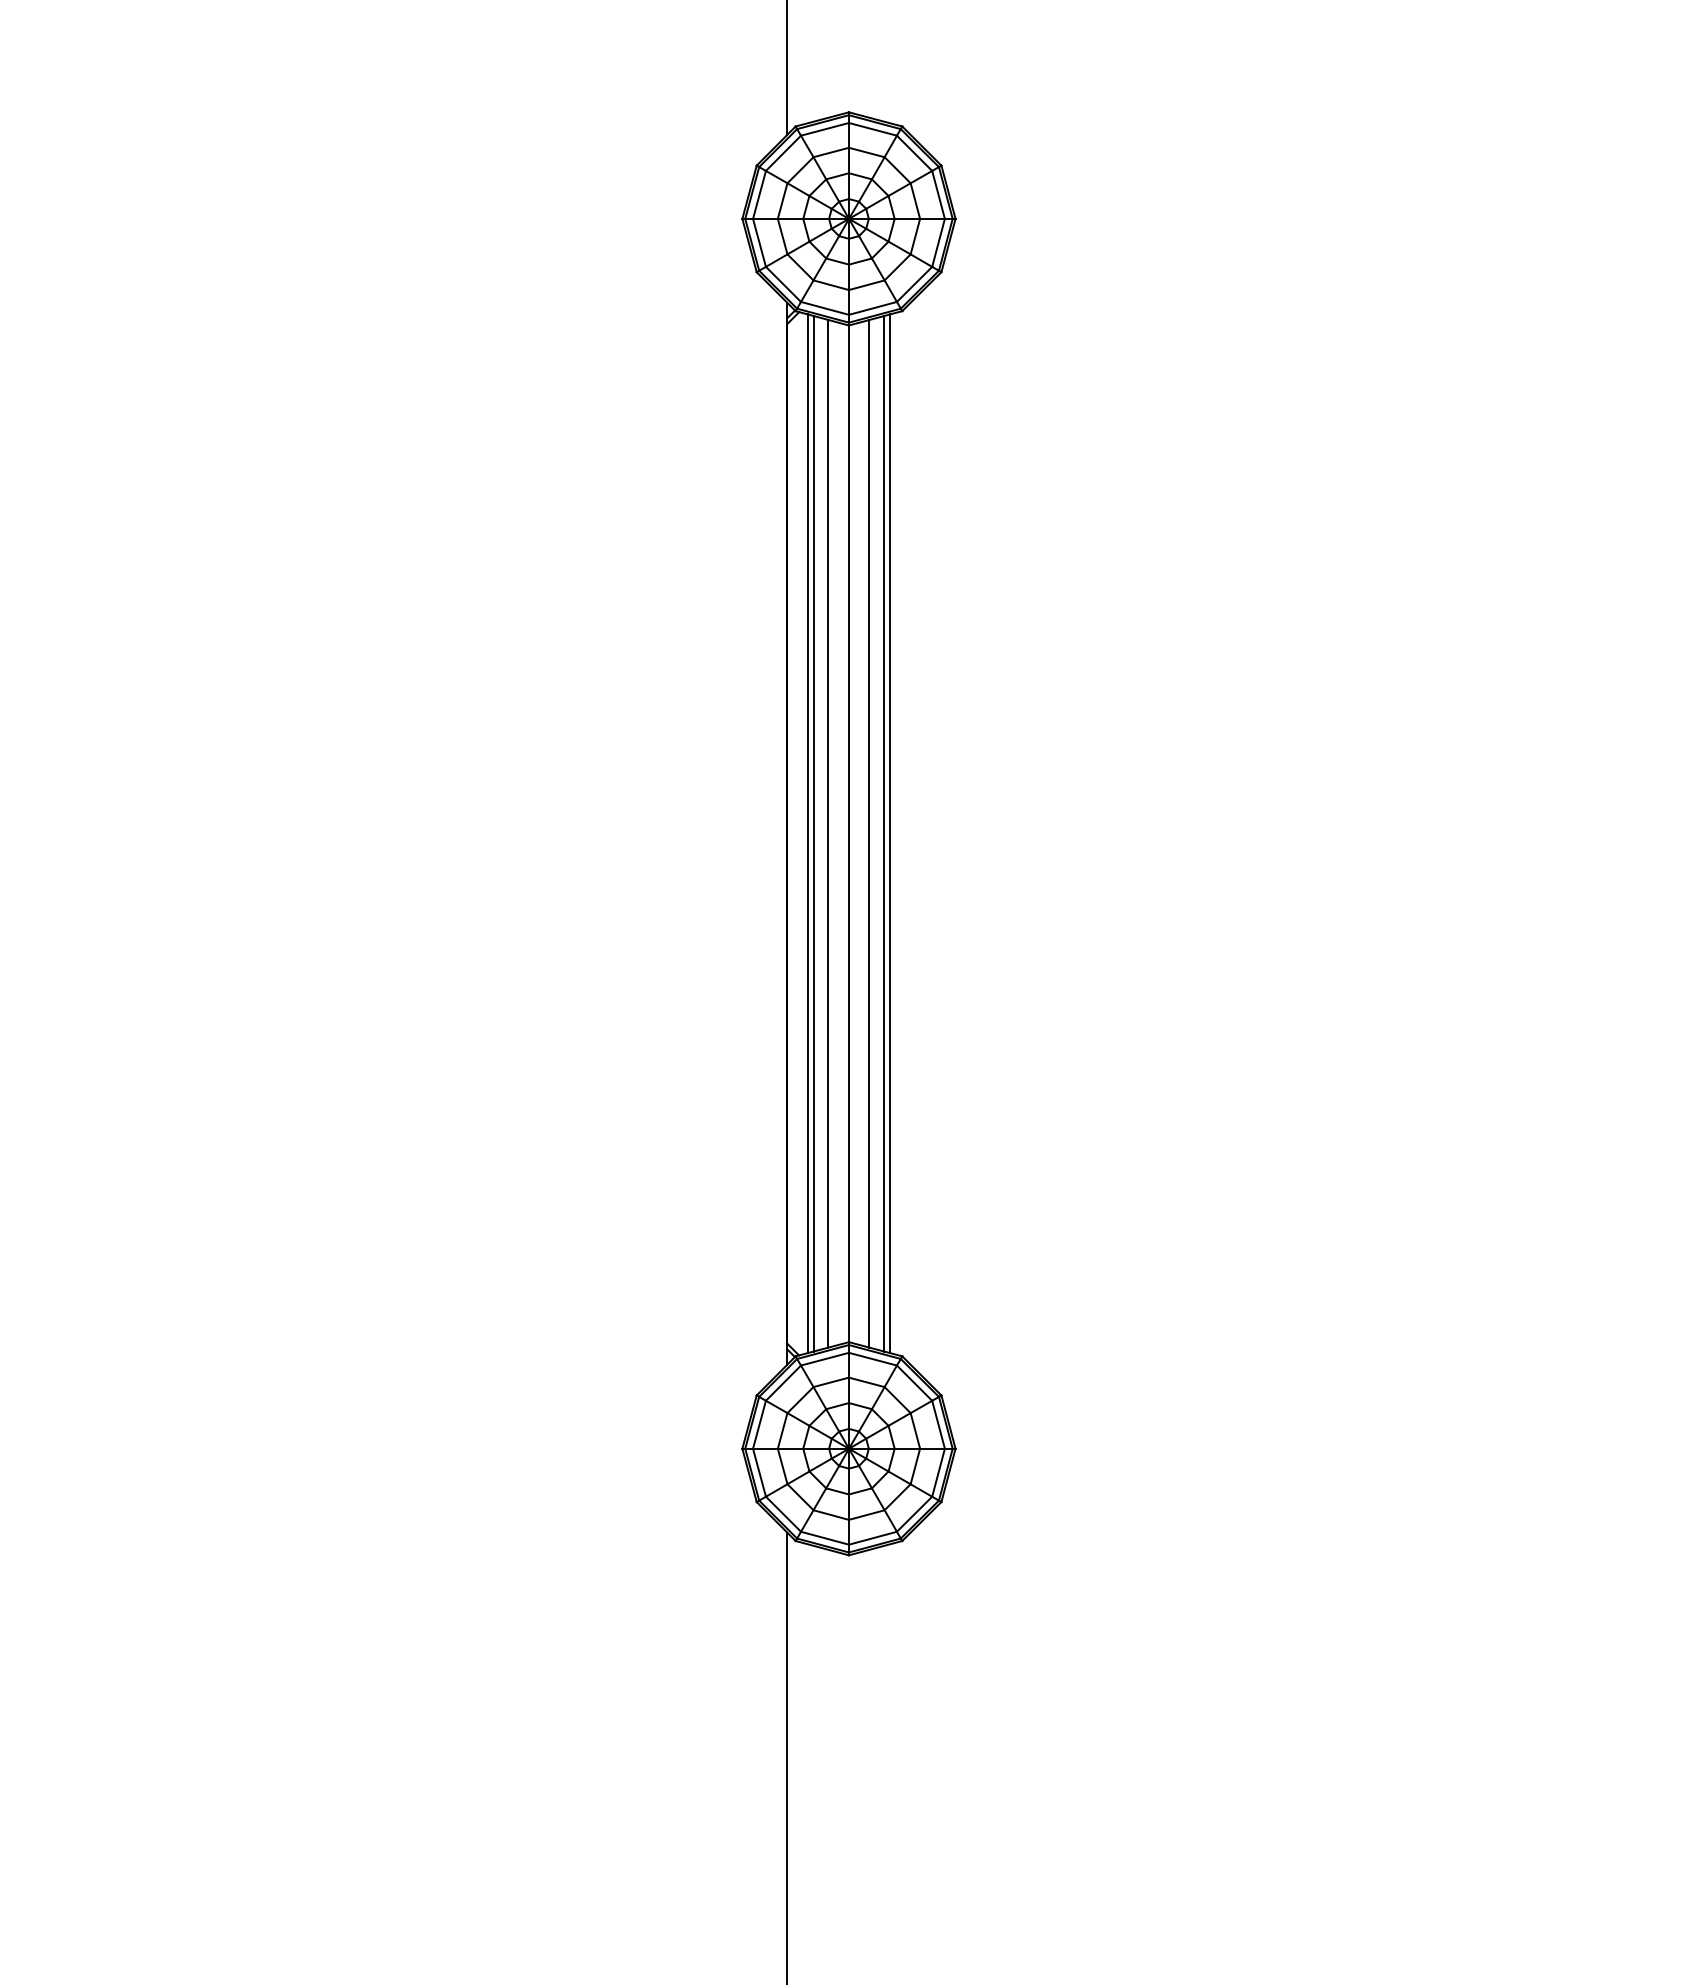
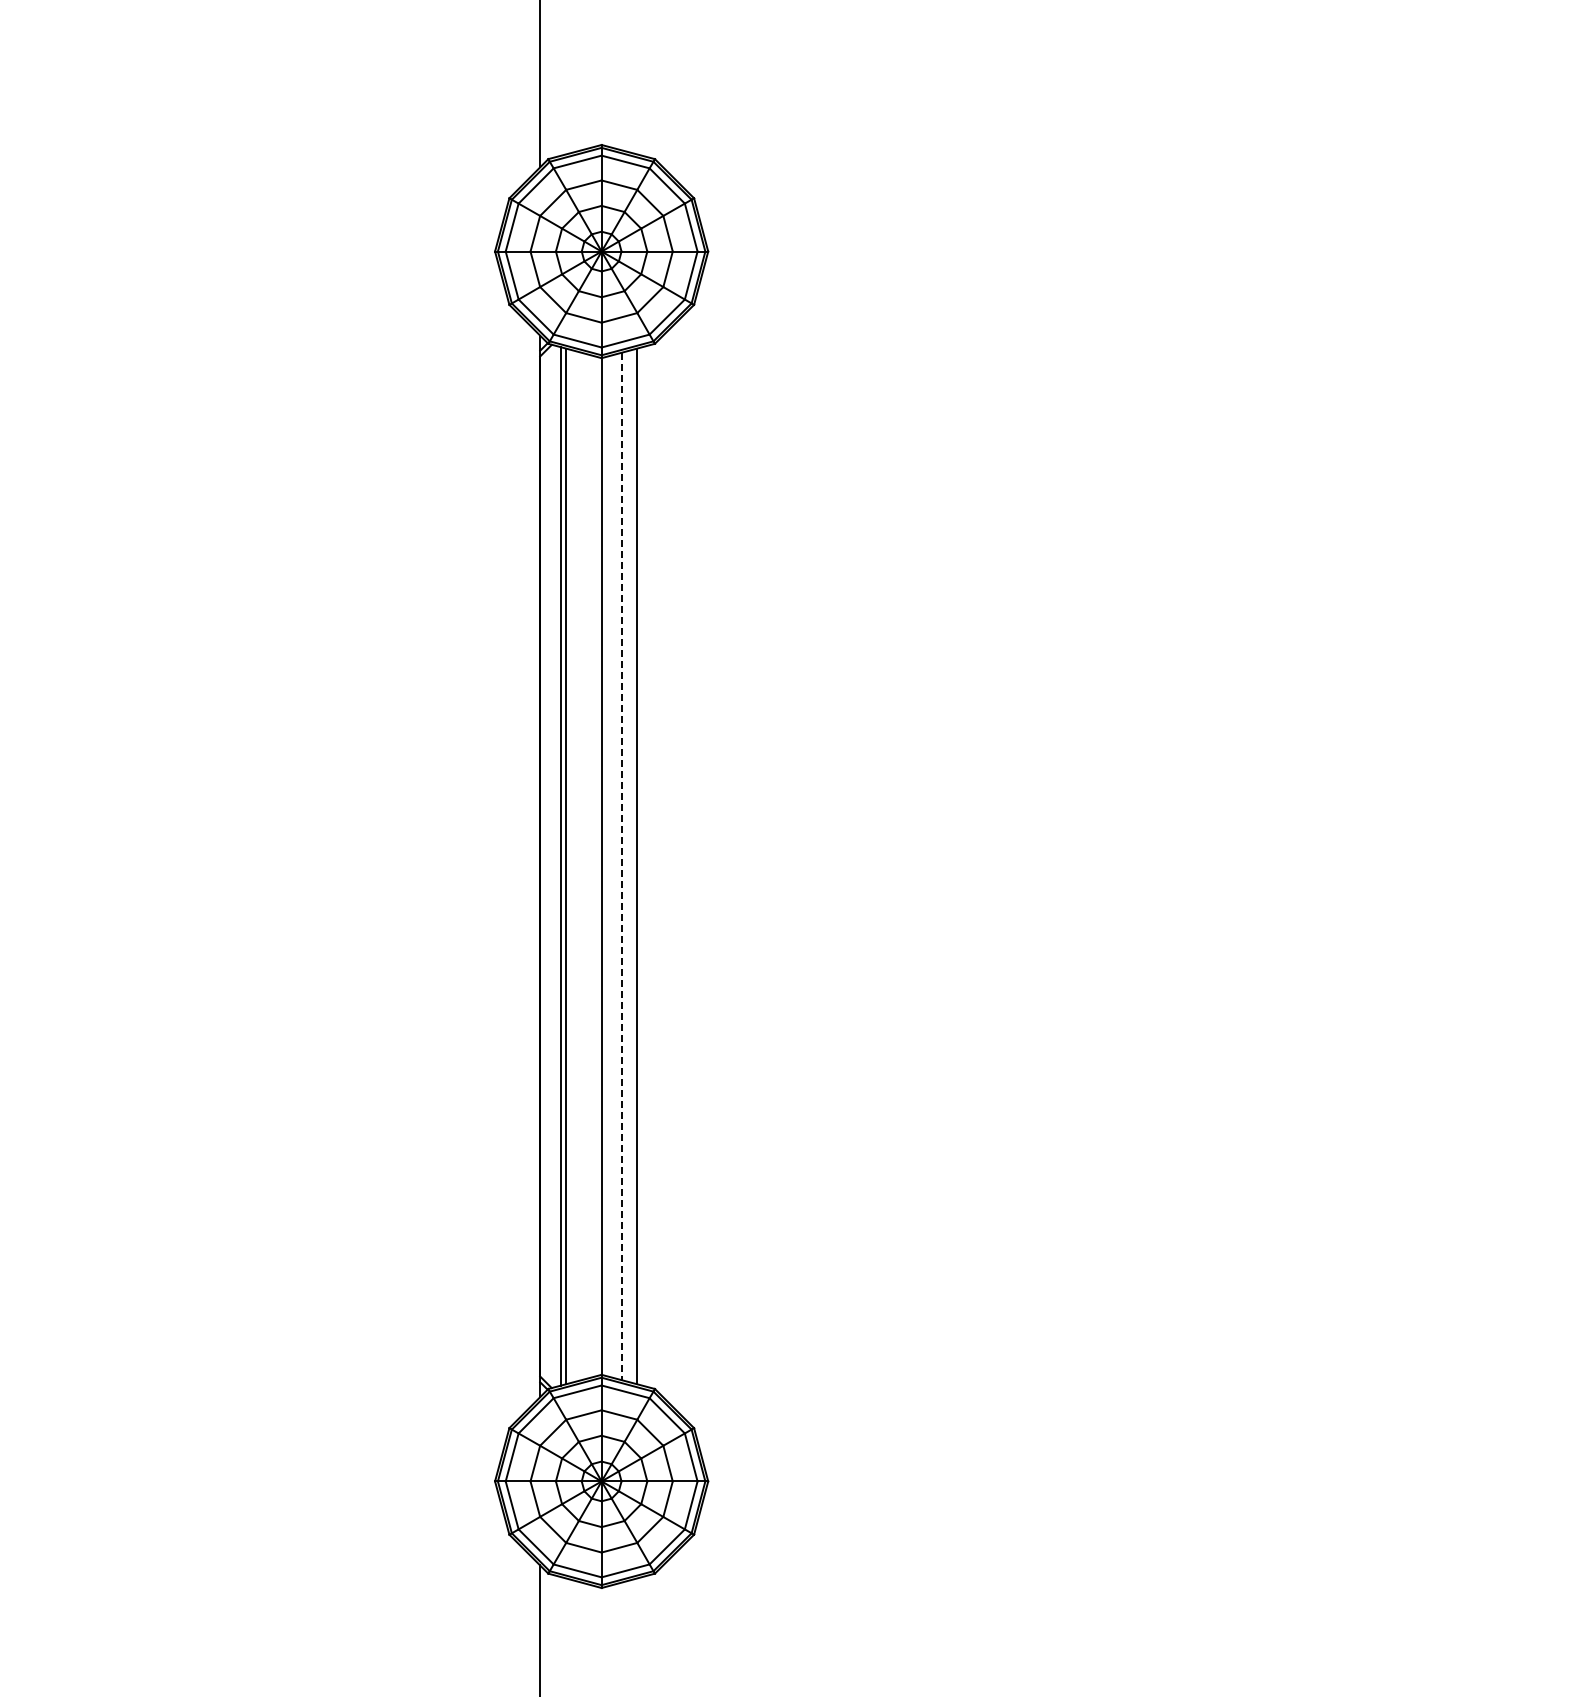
line: (828, 833) -> (581, 866), removed
line: (869, 833) -> (622, 866), solid -> dashed
line: (889, 833) -> (642, 866), removed

